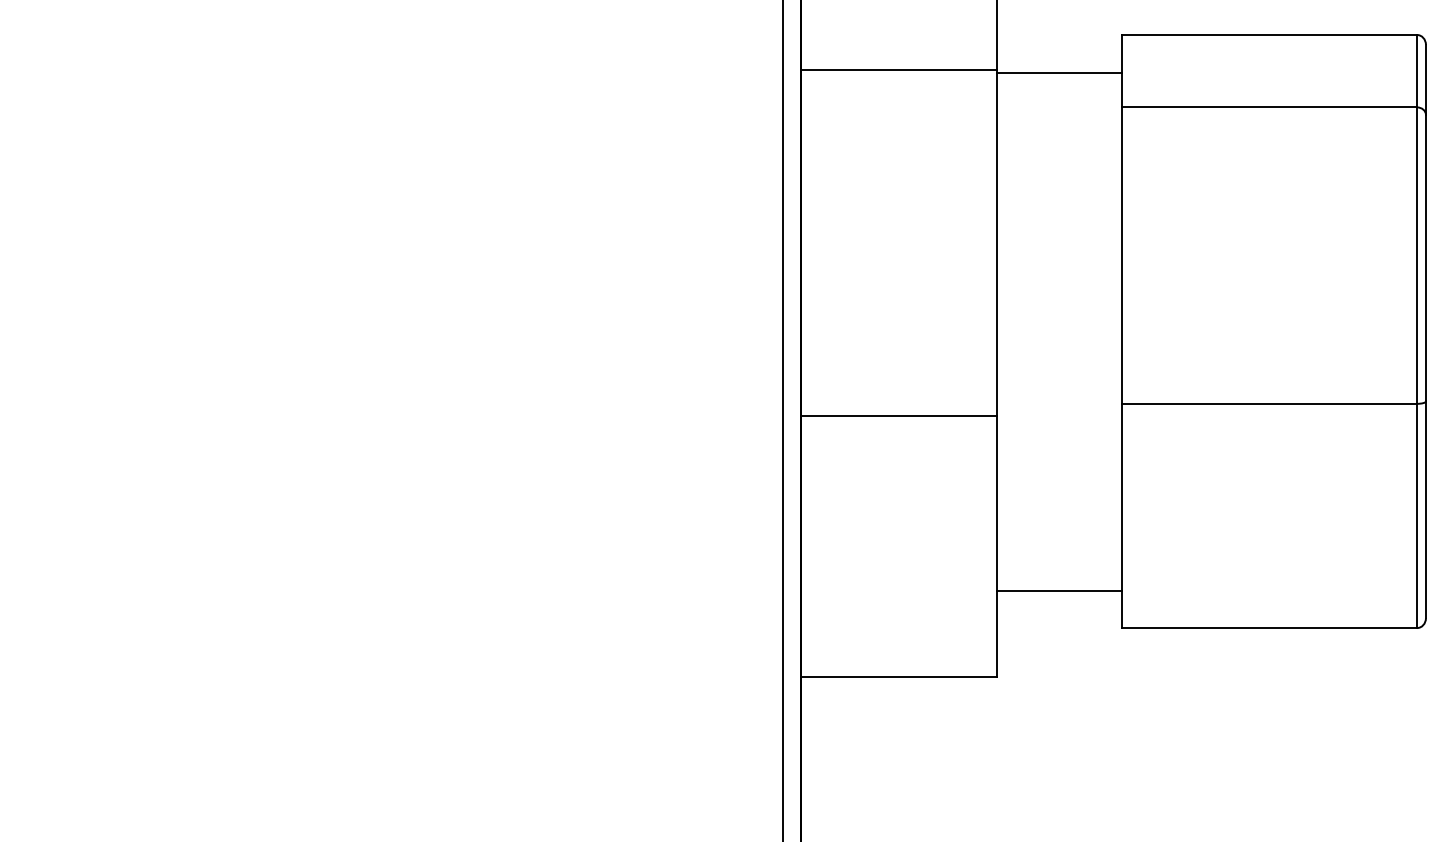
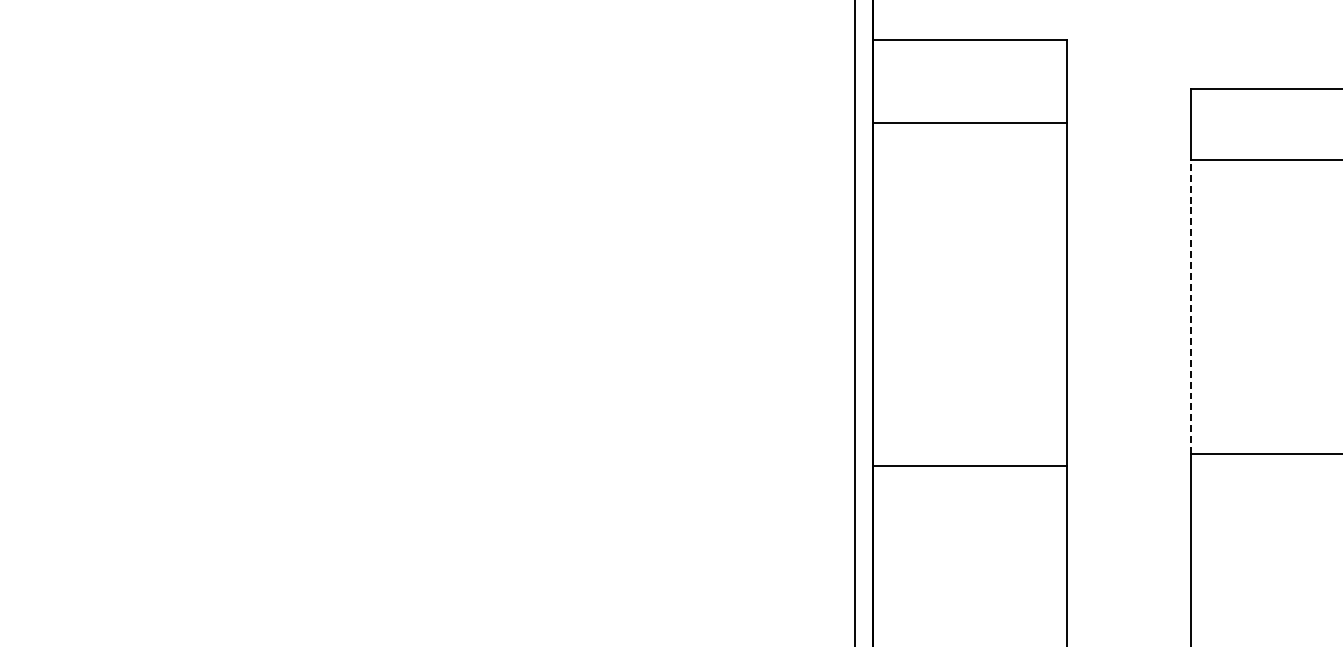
line: (1059, 72) -> (1128, 125), removed
line: (1122, 255) -> (1190, 307), solid -> dashed
line: (1059, 590) -> (1128, 638), removed

